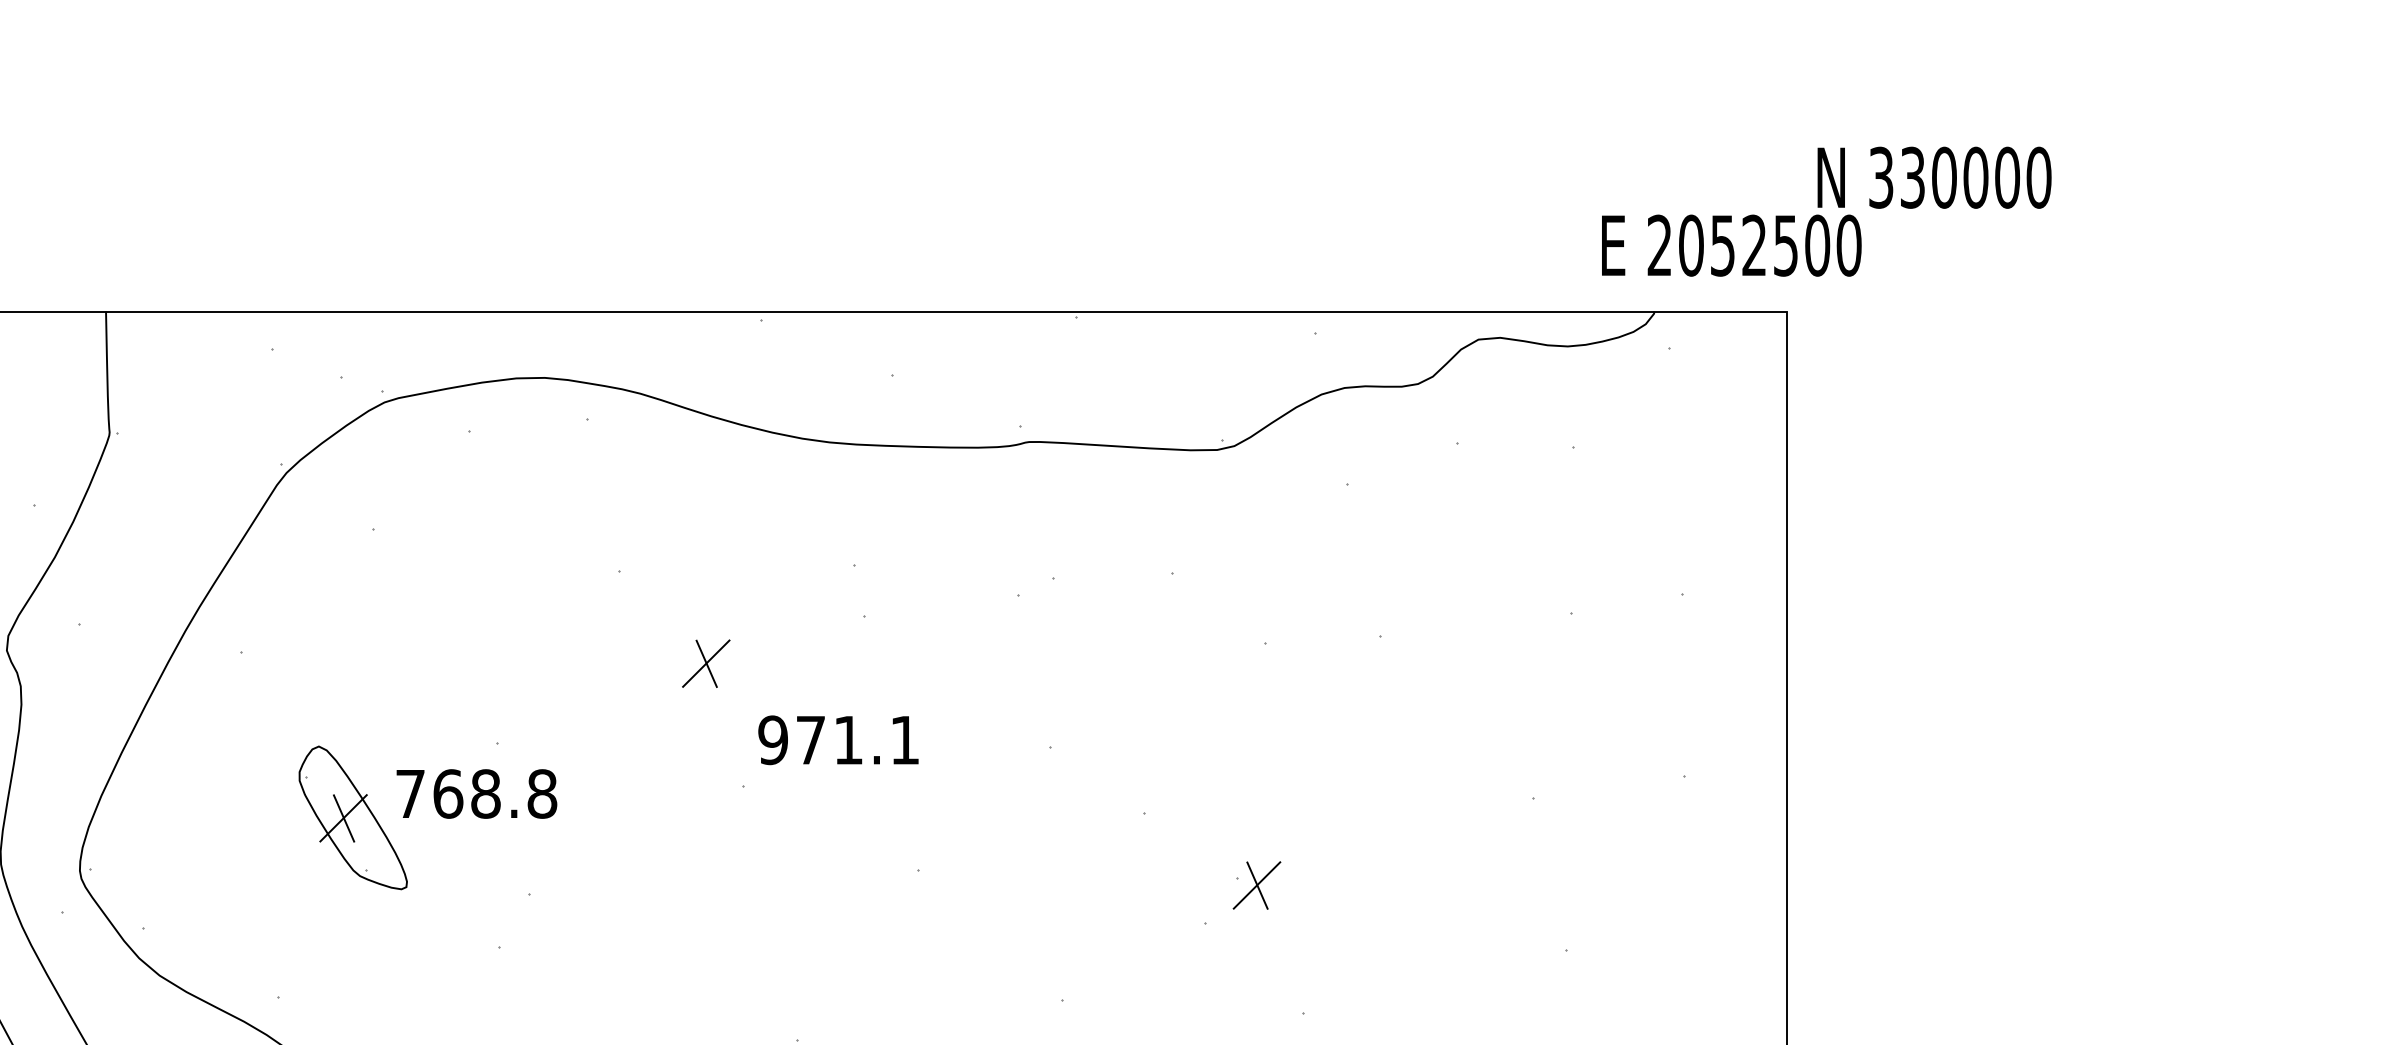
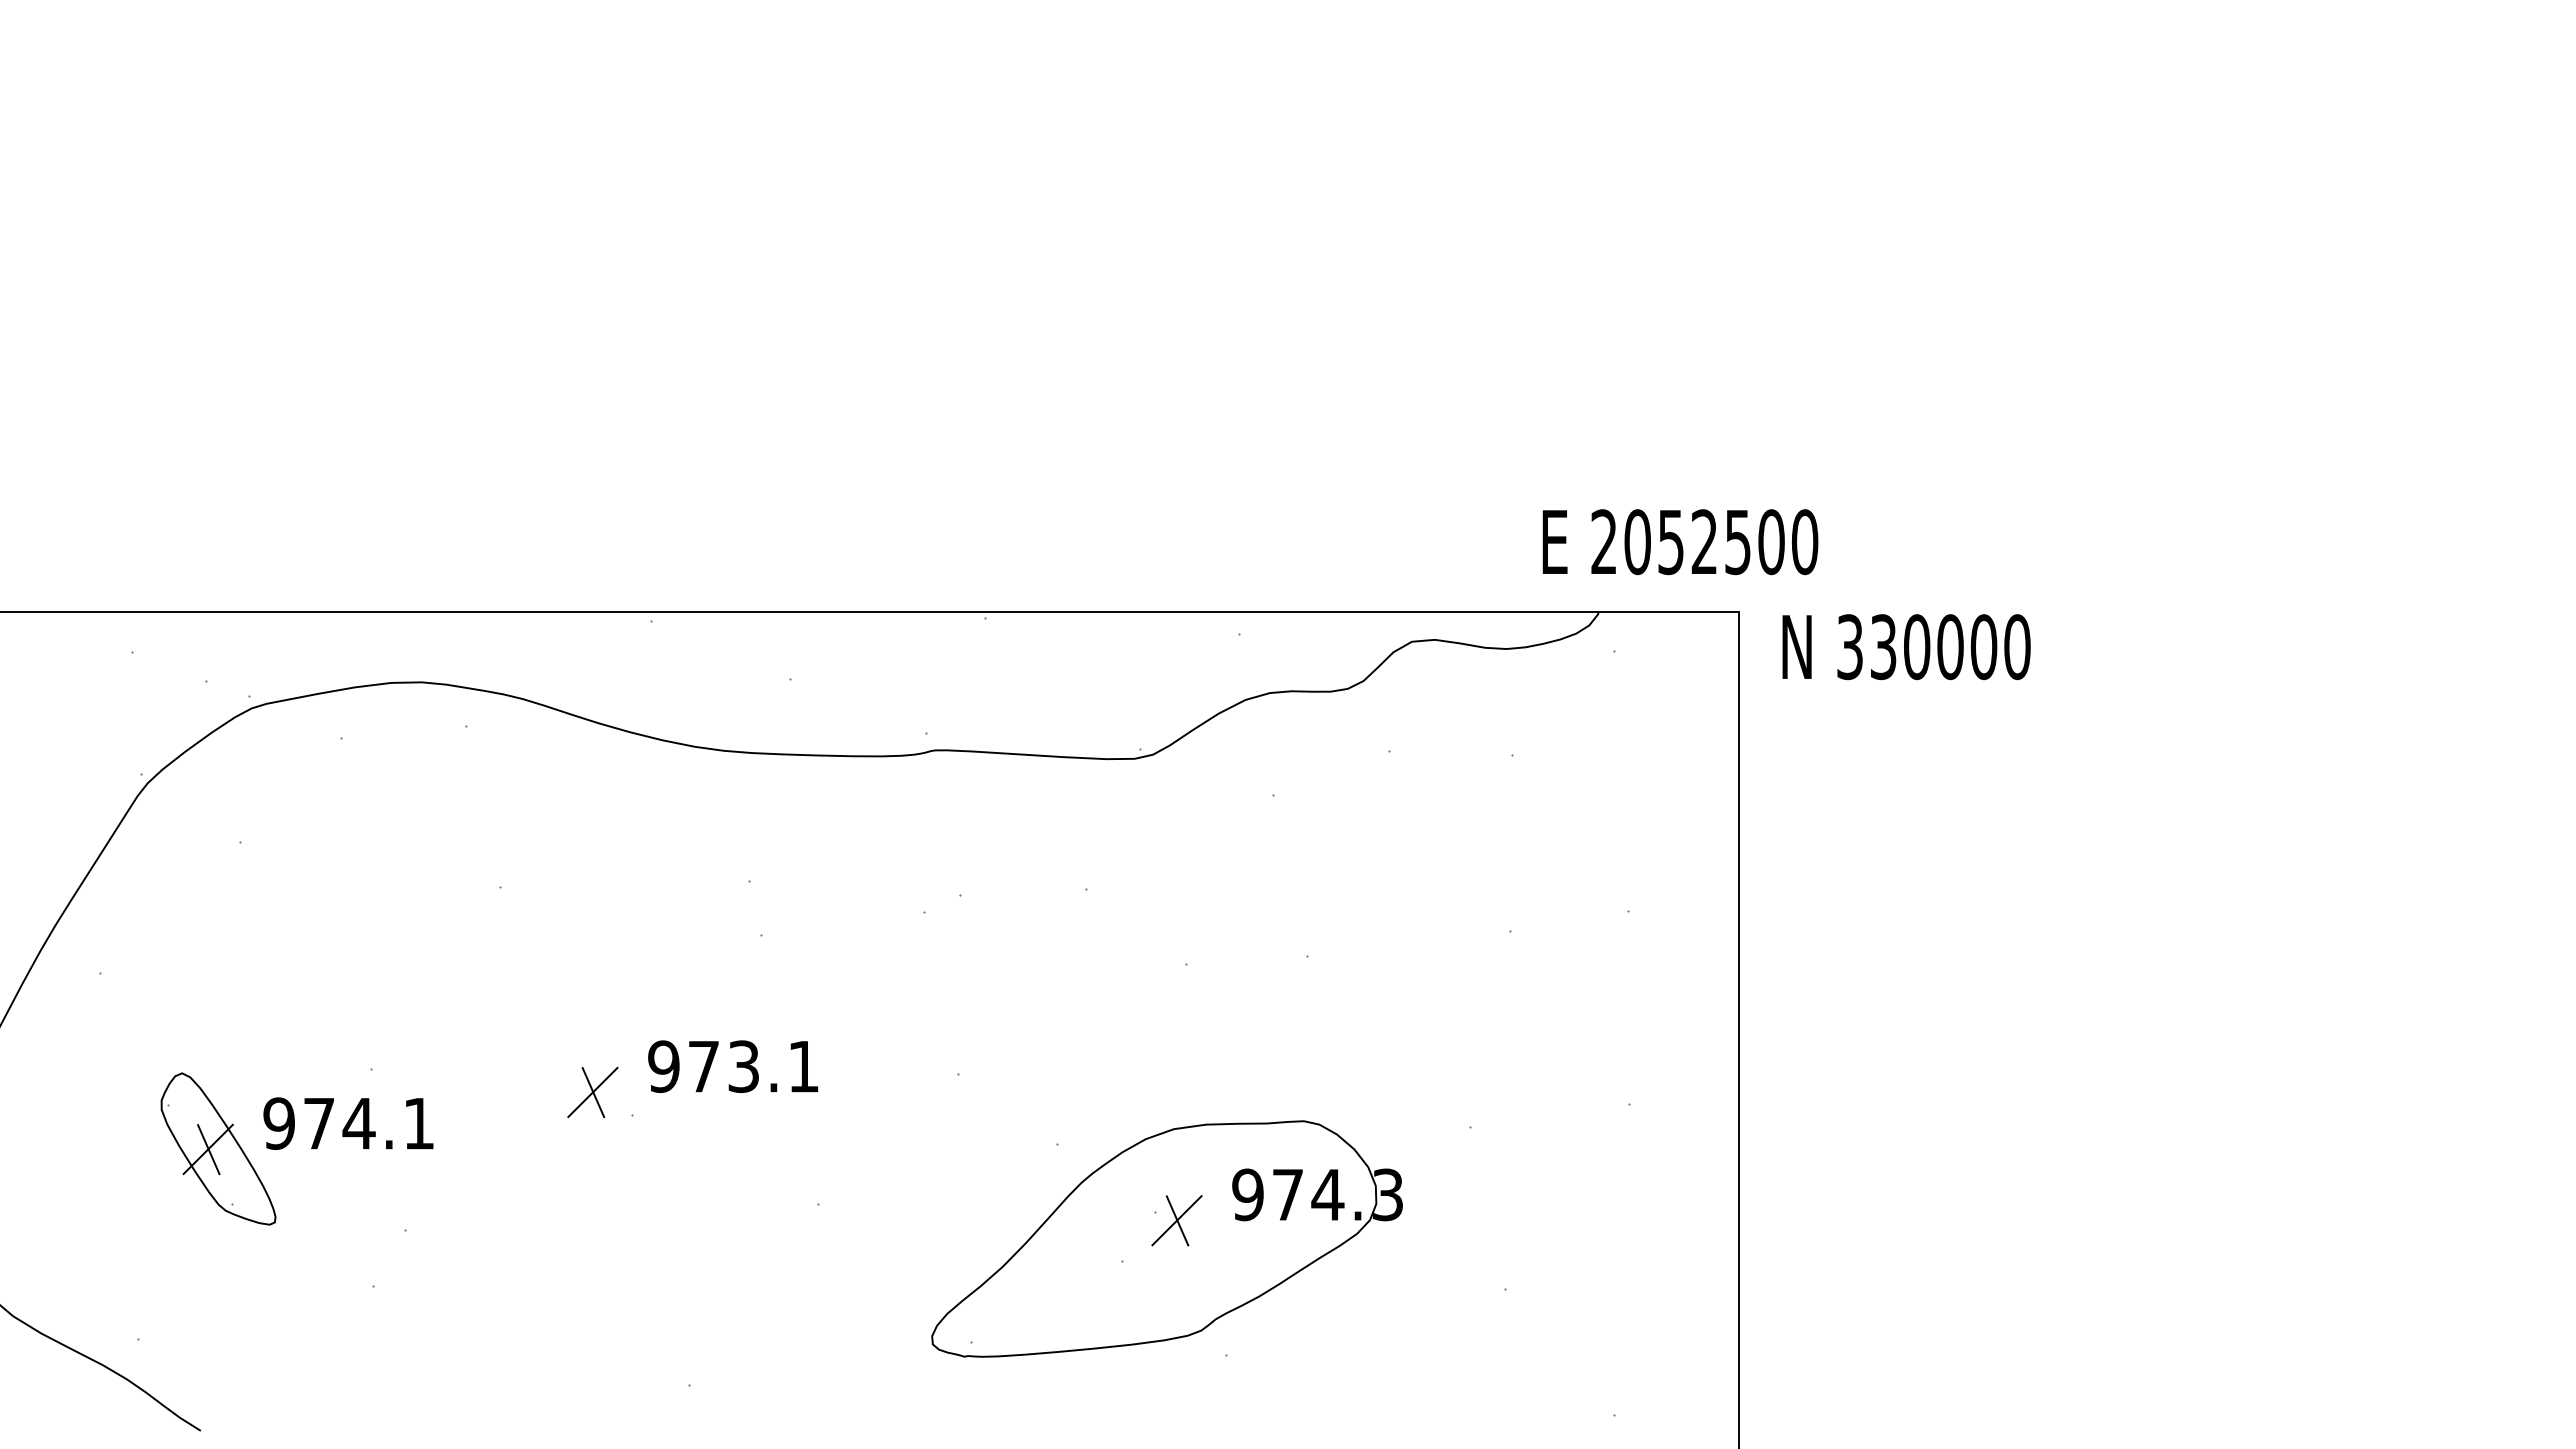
text: (1934, 178) -> (1906, 647), moved
part: (705, 663) -> (592, 1092), moved
text: (848, 740) -> (743, 1066), 971.1 -> 973.1
text: (475, 793) -> (348, 1123), 768.8 -> 974.1
part: (1247, 902) -> (1166, 1238), added

